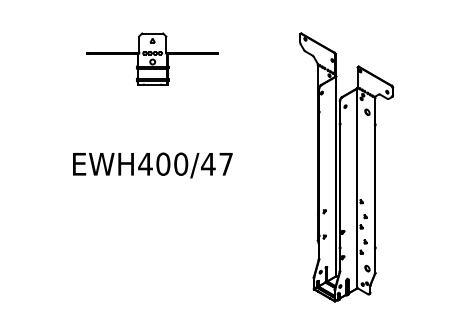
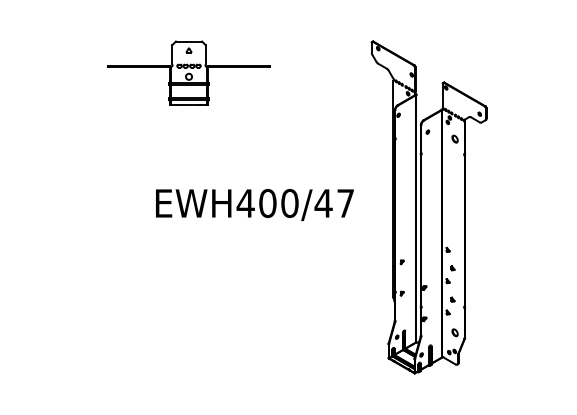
text: (152, 165) -> (254, 205), moved

